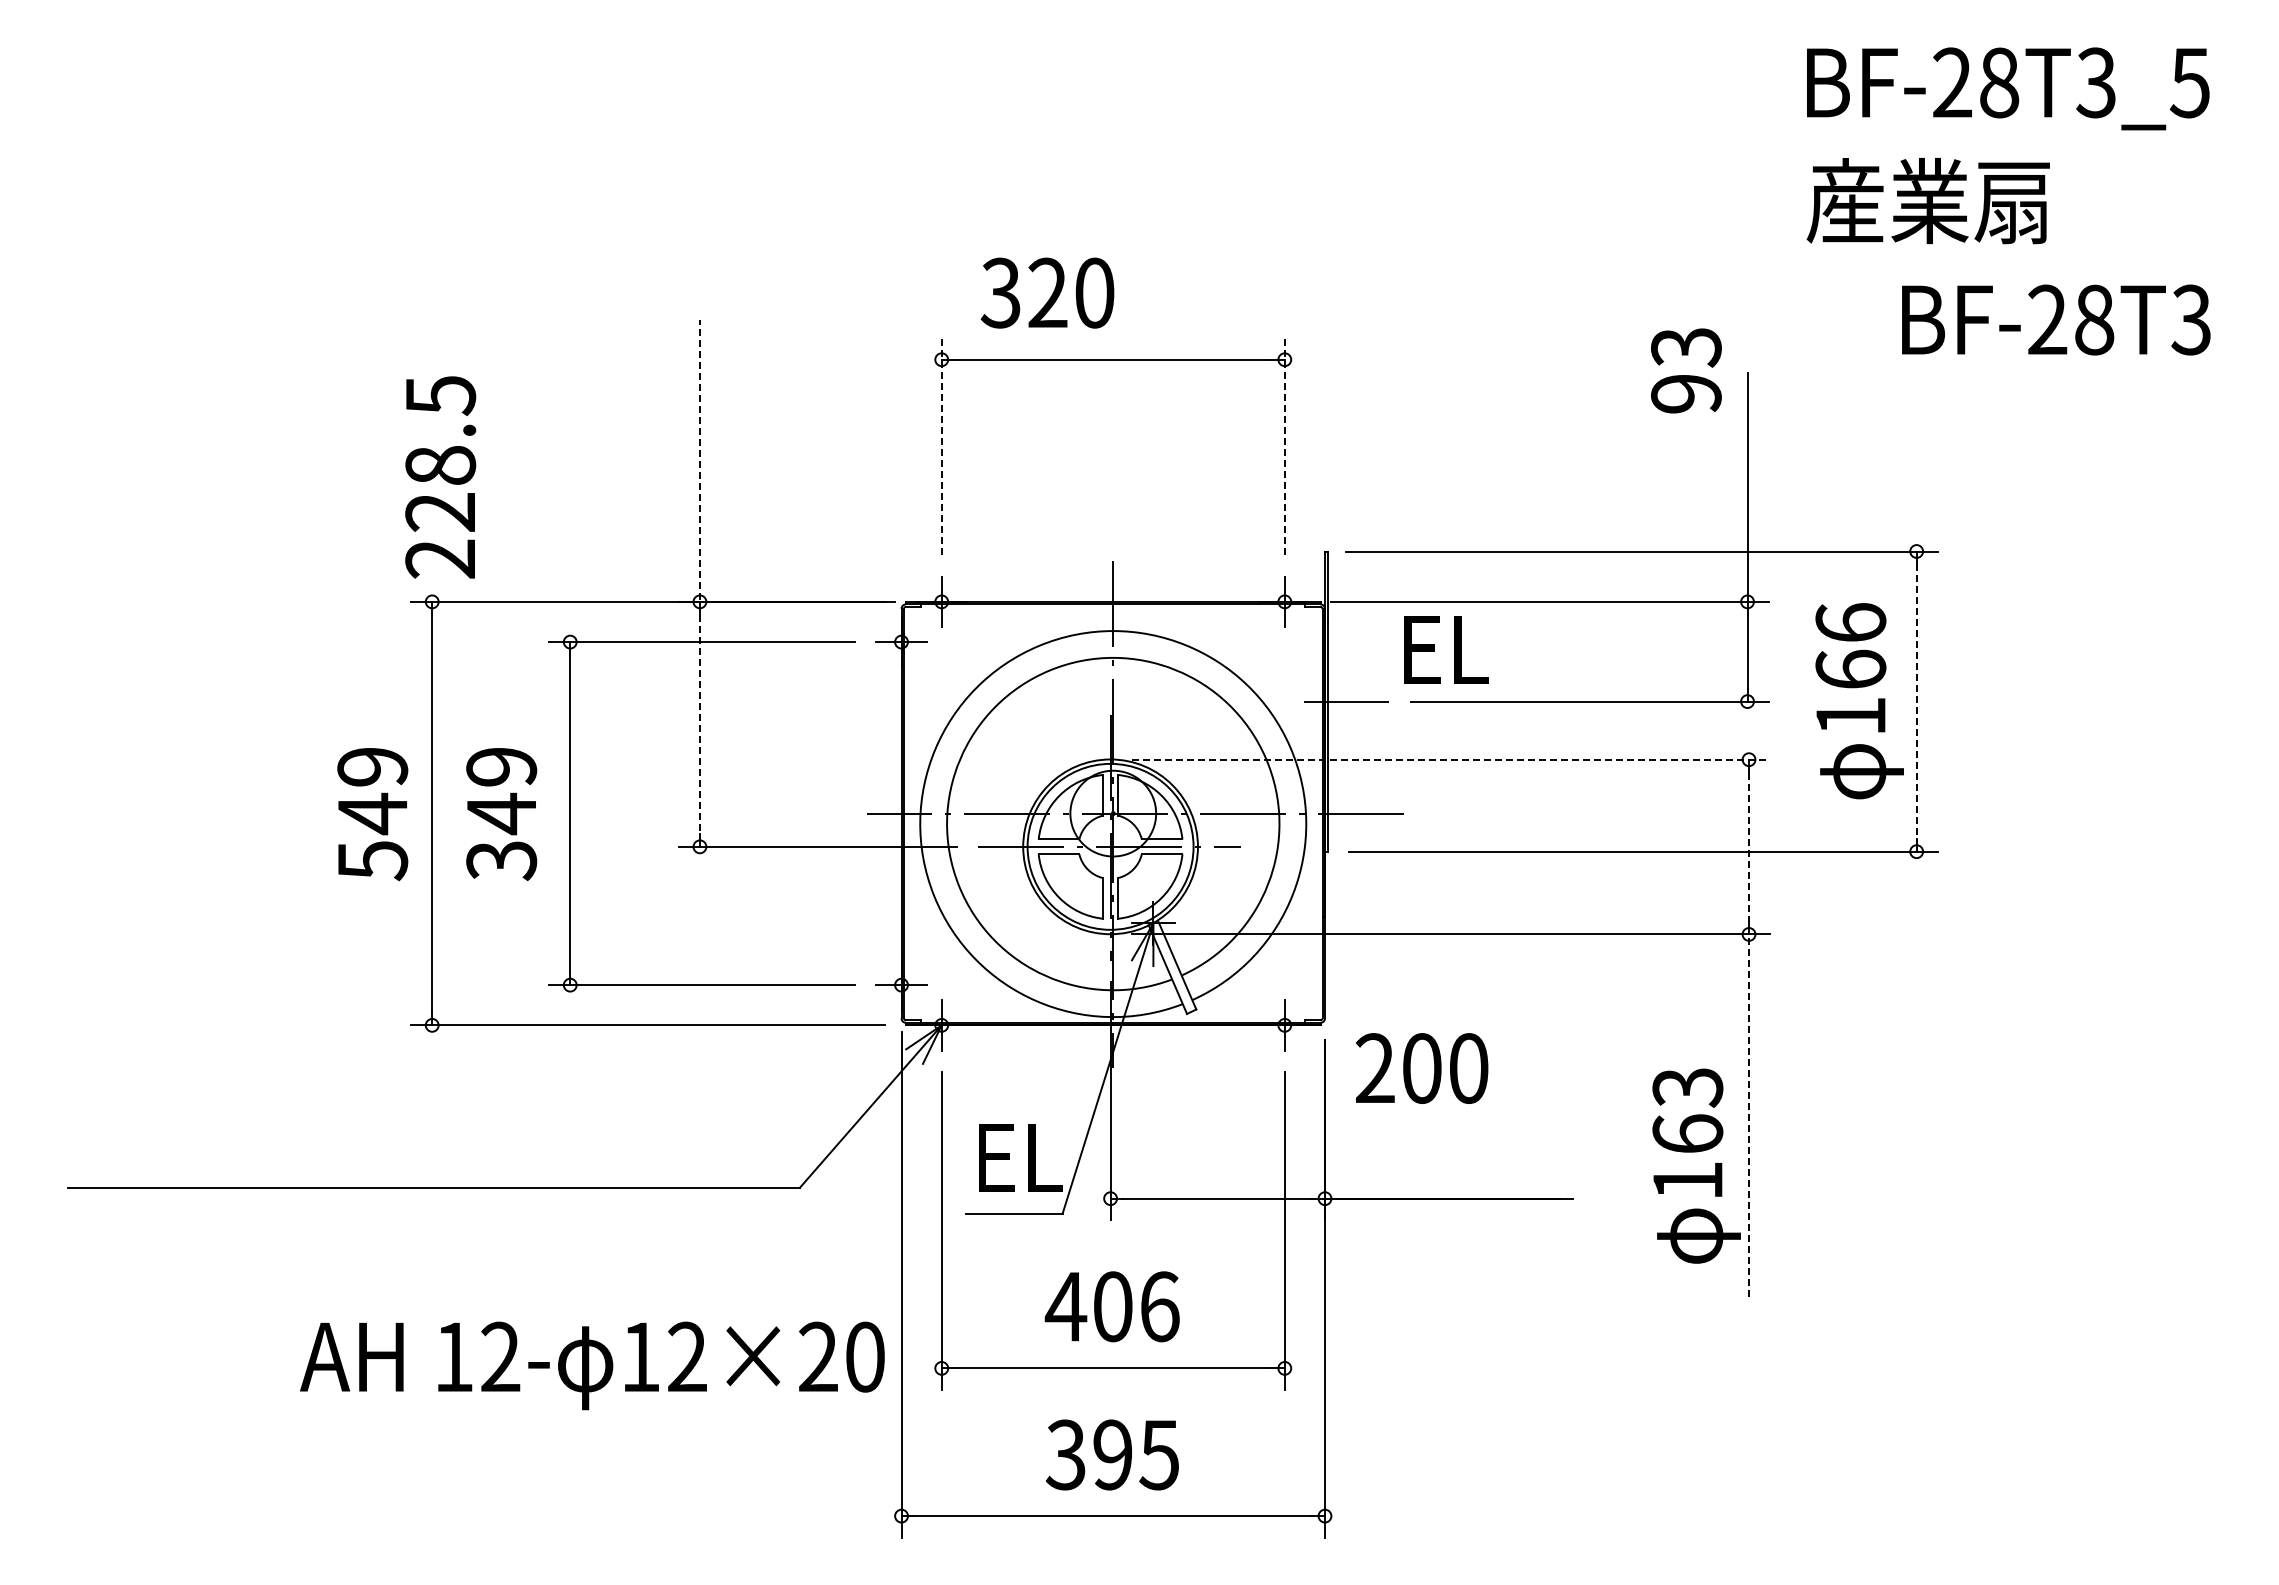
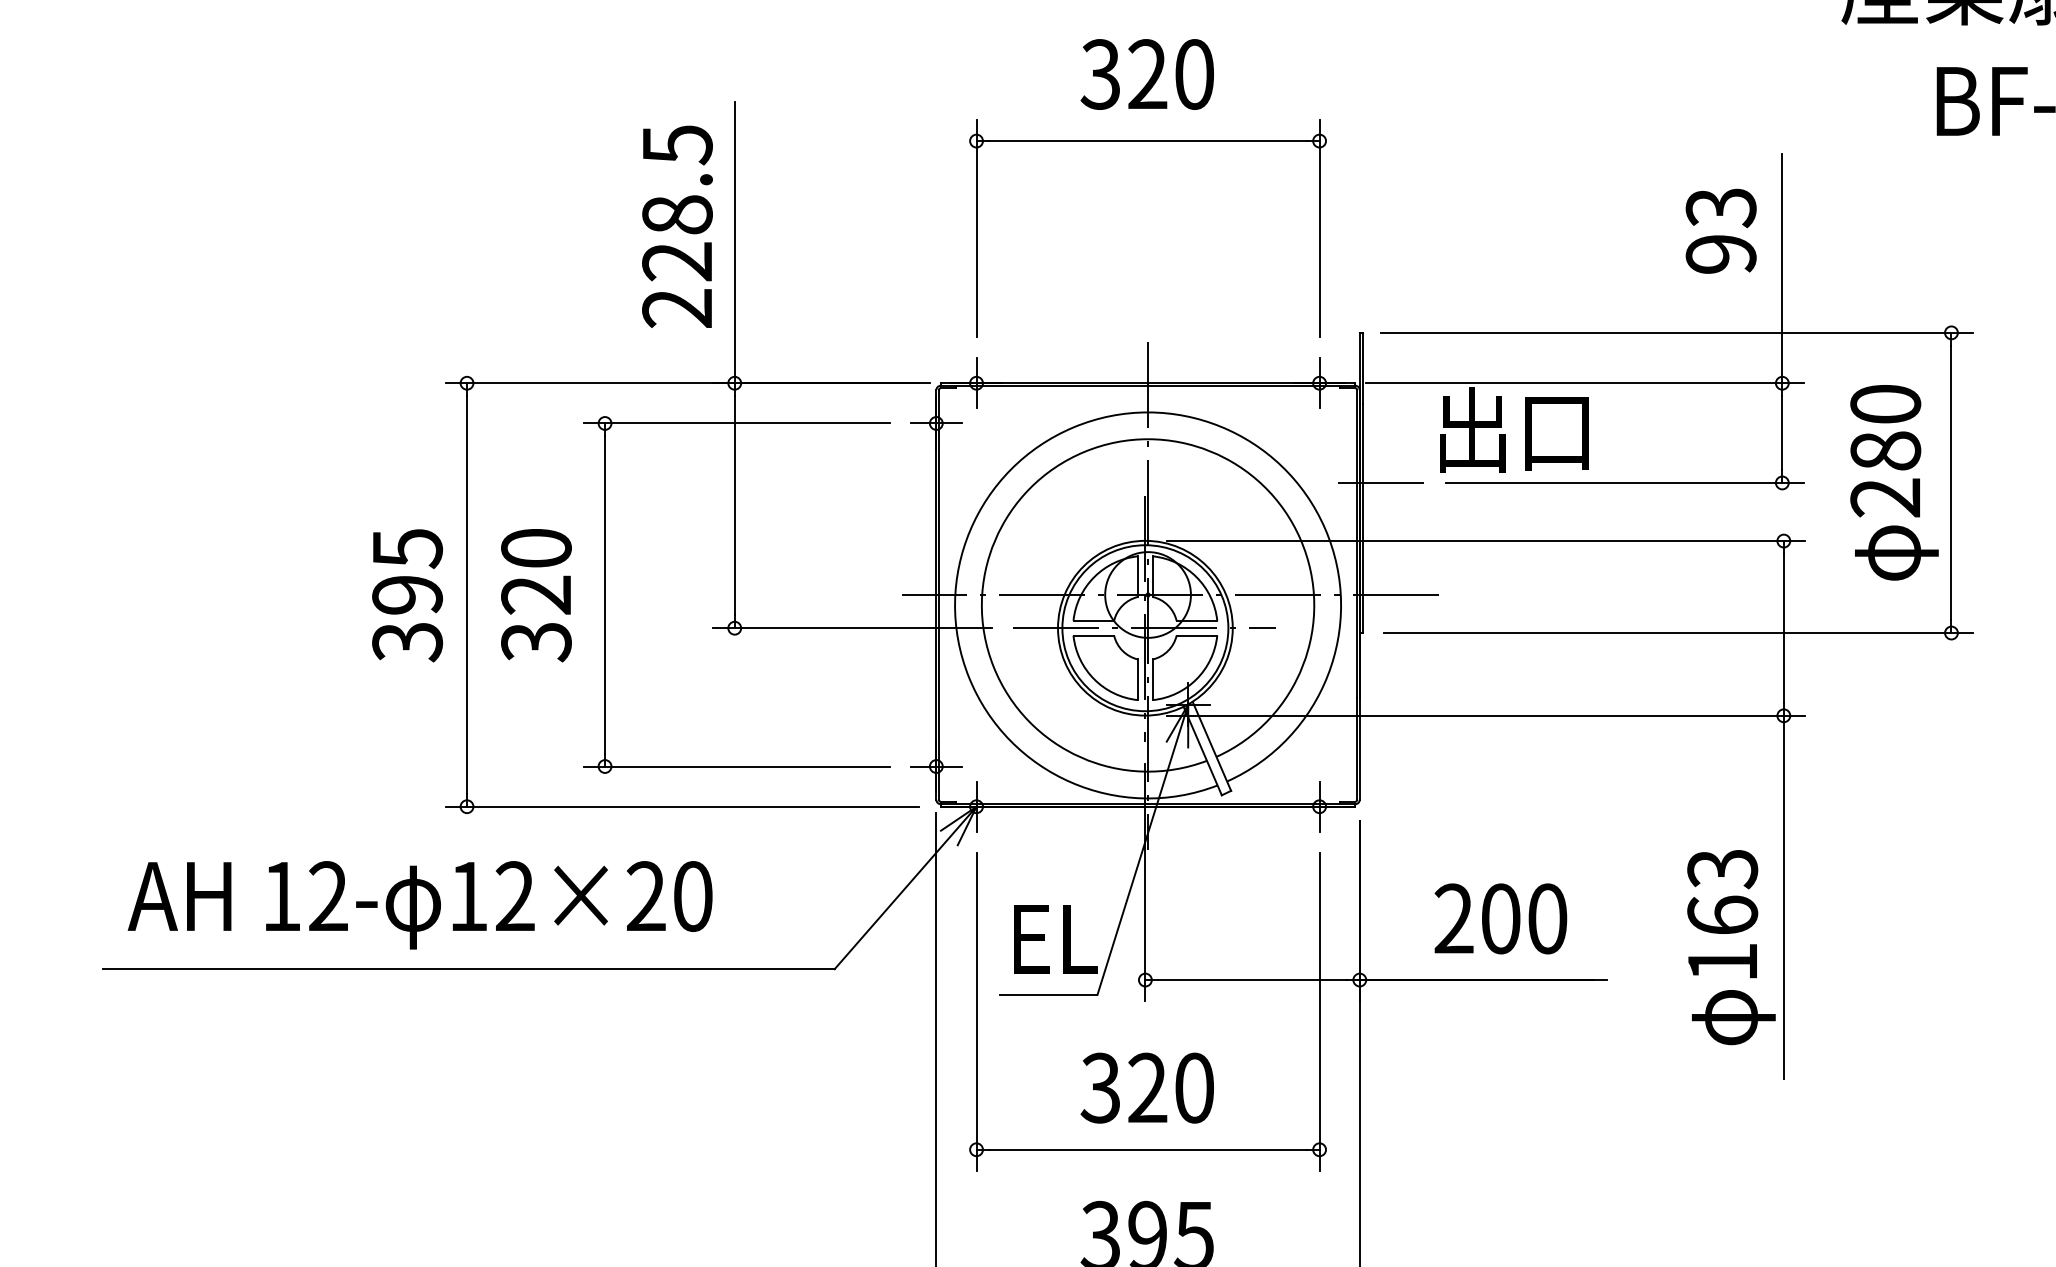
text: (1047, 292) -> (1147, 73), moved
text: (1686, 370) -> (1721, 230), moved
line: (941, 446) -> (976, 227), dashed -> solid
line: (1284, 446) -> (1319, 227), dashed -> solid
line: (699, 460) -> (734, 241), dashed -> solid
text: (440, 477) -> (677, 226), moved
text: (1478, 648) -> (1513, 429), EL -> 出口
text: (1850, 669) -> (1885, 450), 166 -> 280
line: (1916, 702) -> (1951, 483), dashed -> solid
line: (699, 724) -> (734, 505), dashed -> solid
line: (1451, 759) -> (1486, 540), dashed -> solid
text: (501, 791) -> (536, 572), 349 -> 320
text: (372, 814) -> (407, 595), 549 -> 395
line: (1749, 847) -> (1784, 628), dashed -> solid
text: (1422, 1068) -> (1501, 918), moved
line: (1749, 1115) -> (1784, 896), dashed -> solid
text: (1111, 1306) -> (1146, 1087), 406 -> 320
text: (592, 1365) -> (420, 904), moved

